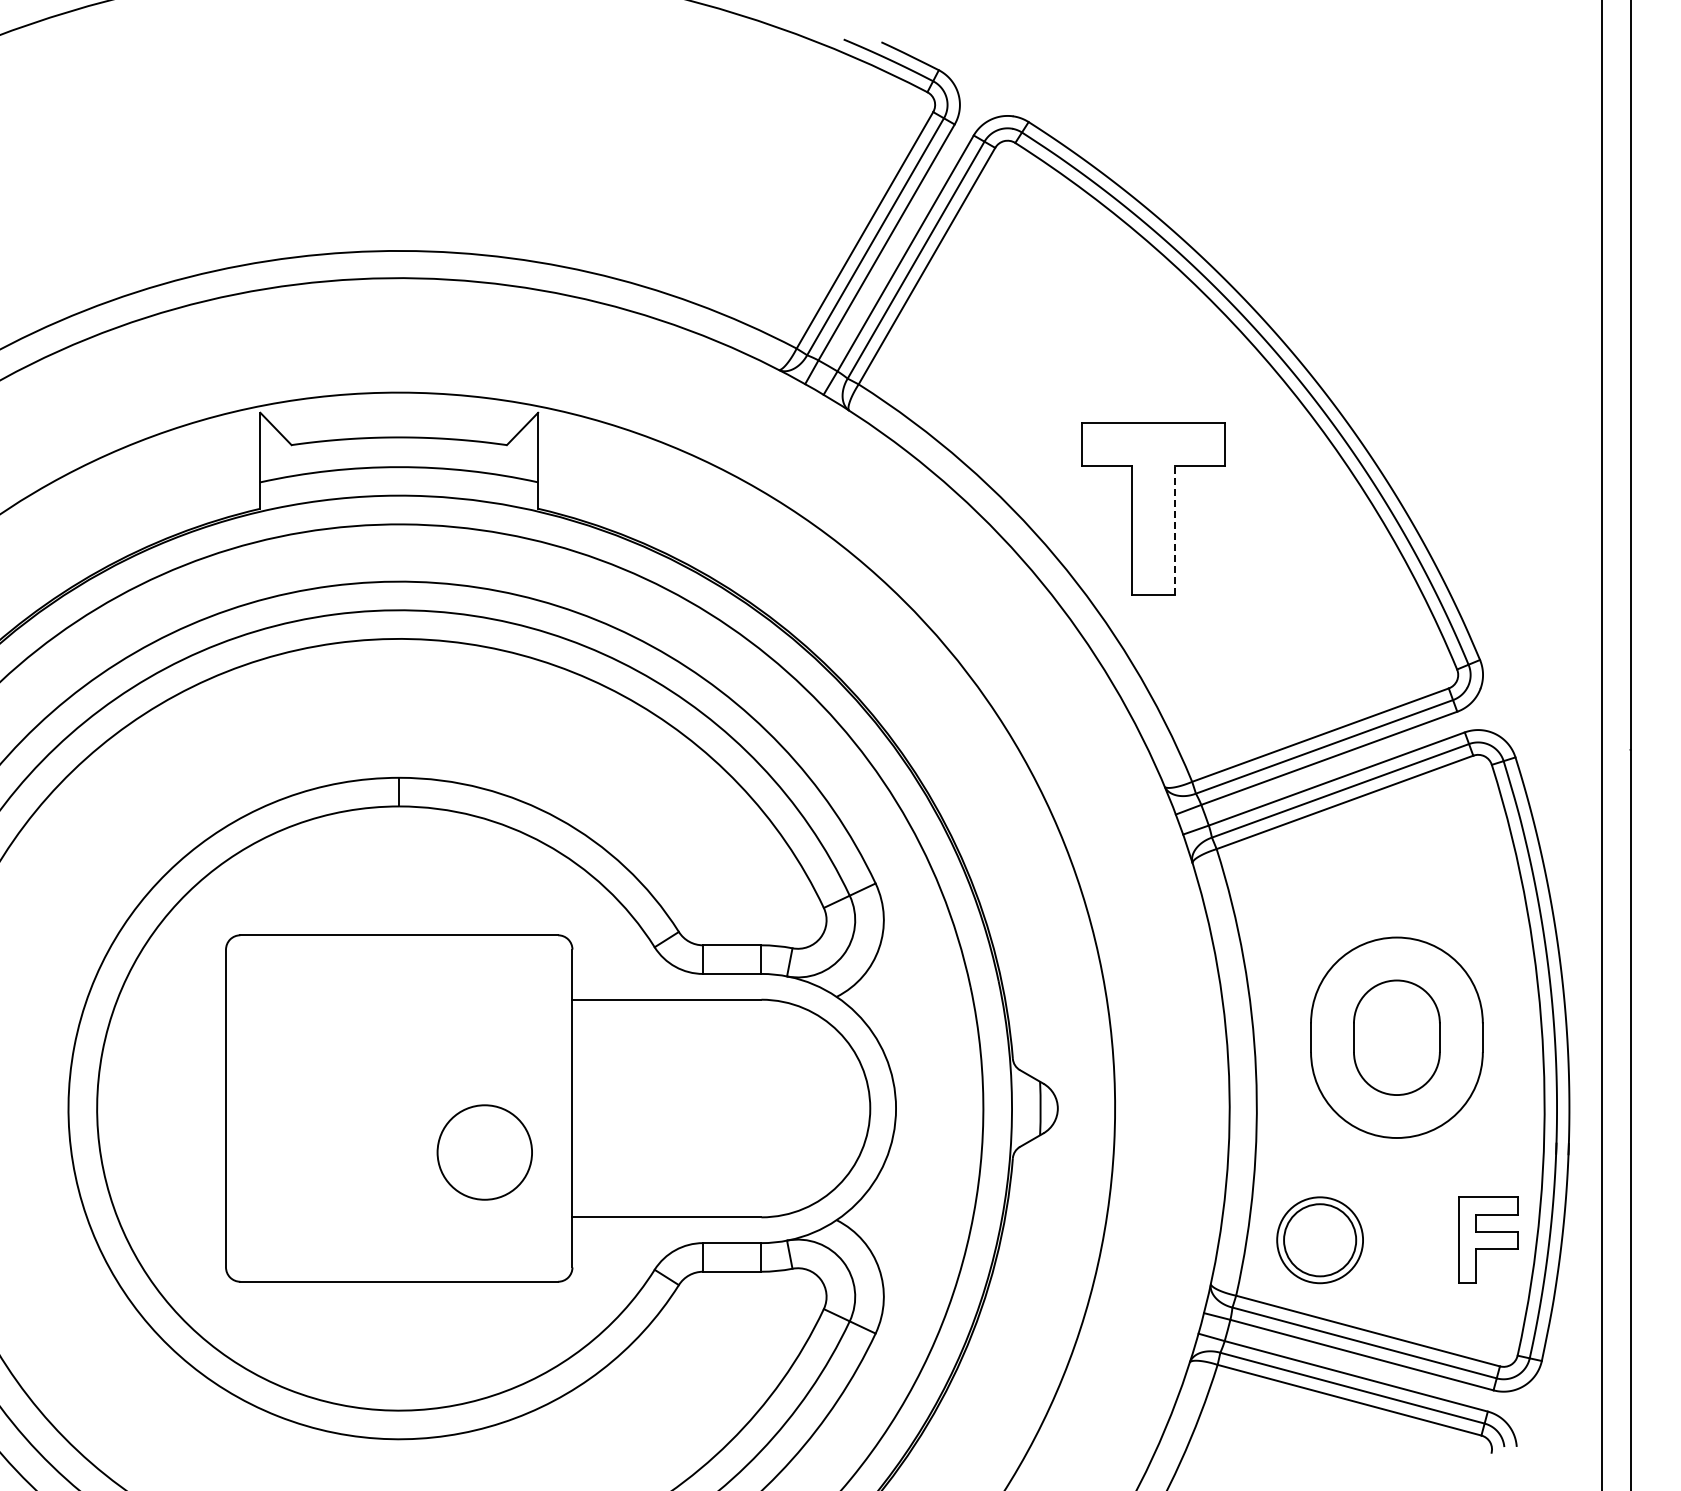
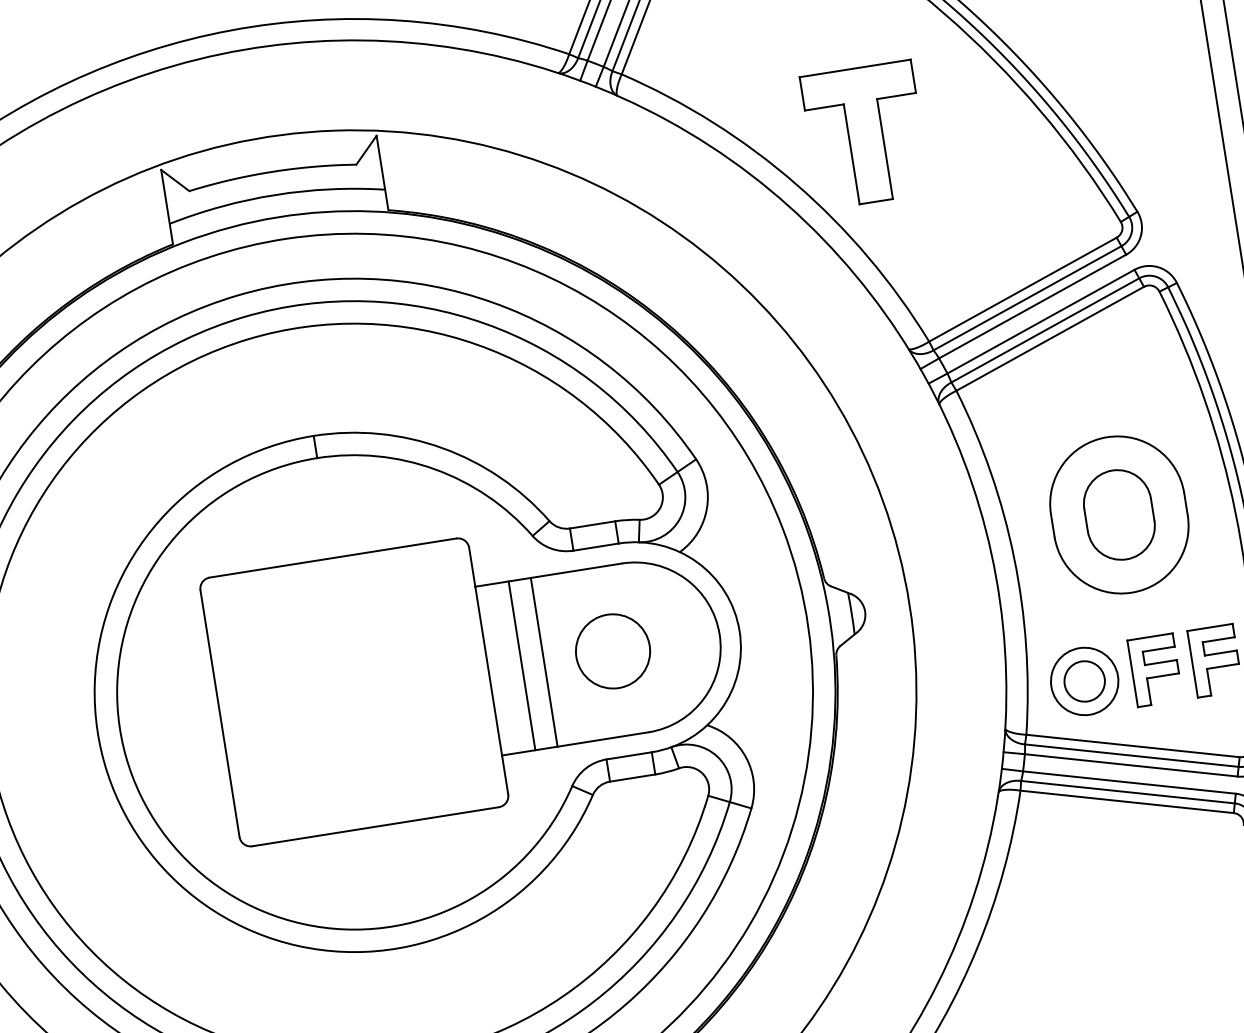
line: (1175, 530) -> (885, 148), dashed -> solid
line: (615, 1108) -> (522, 665), added
line: (644, 1108) -> (544, 662), added
circle: (484, 1152) -> (612, 651), moved
part: (1410, 1239) -> (1154, 669), added
circle: (1319, 1240) -> (1084, 681), size x0.71

